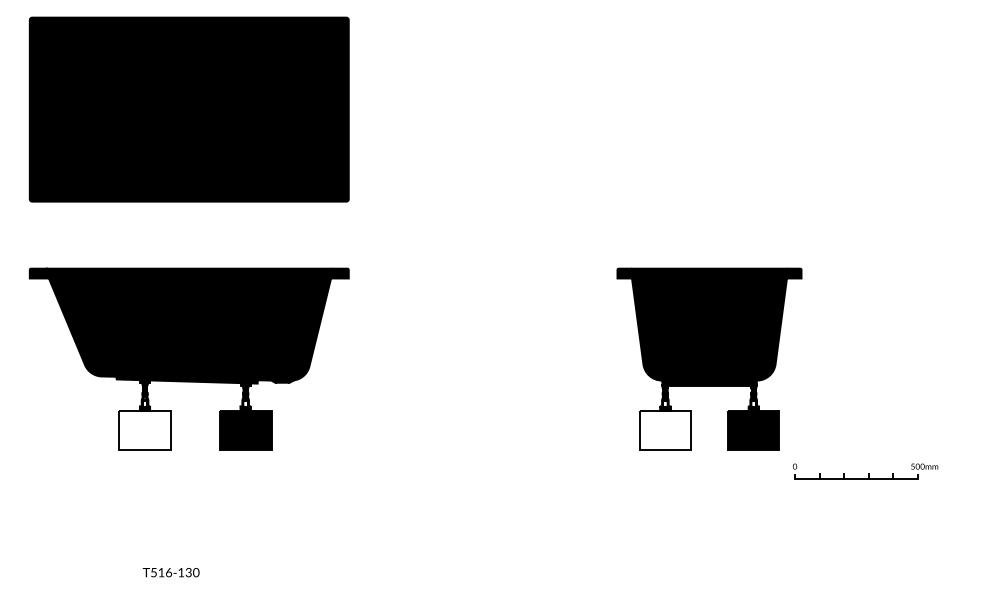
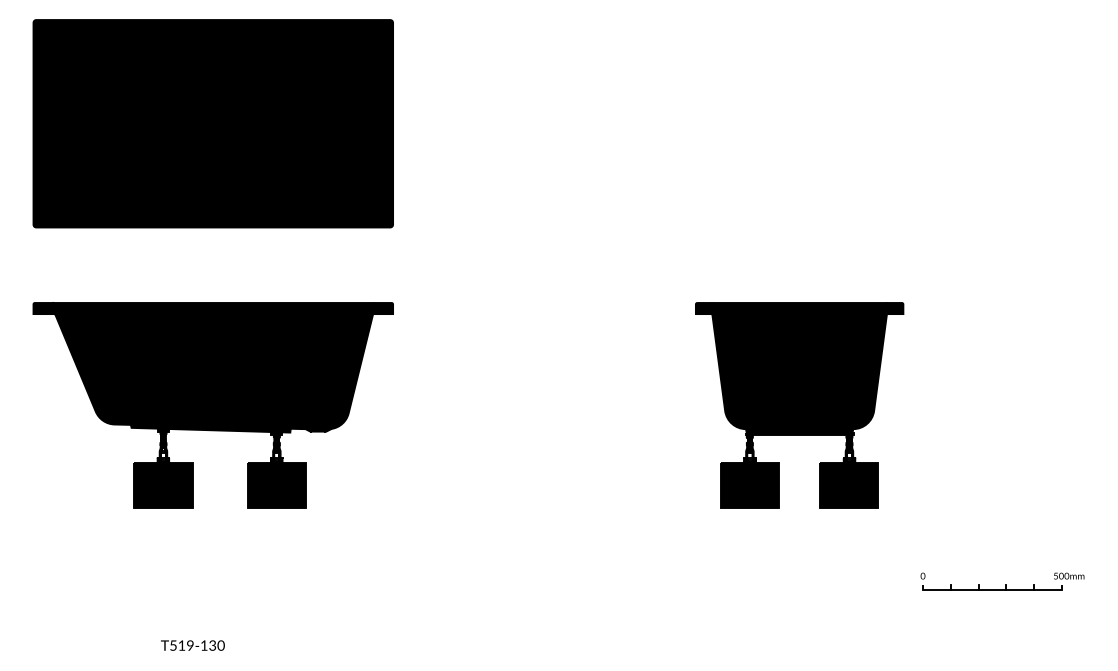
fill: (145, 430) -> (163, 485), added
fill: (665, 430) -> (749, 485), added
part: (865, 471) -> (1002, 581), moved
text: (169, 572) -> (190, 645), T516-130 -> T519-130

